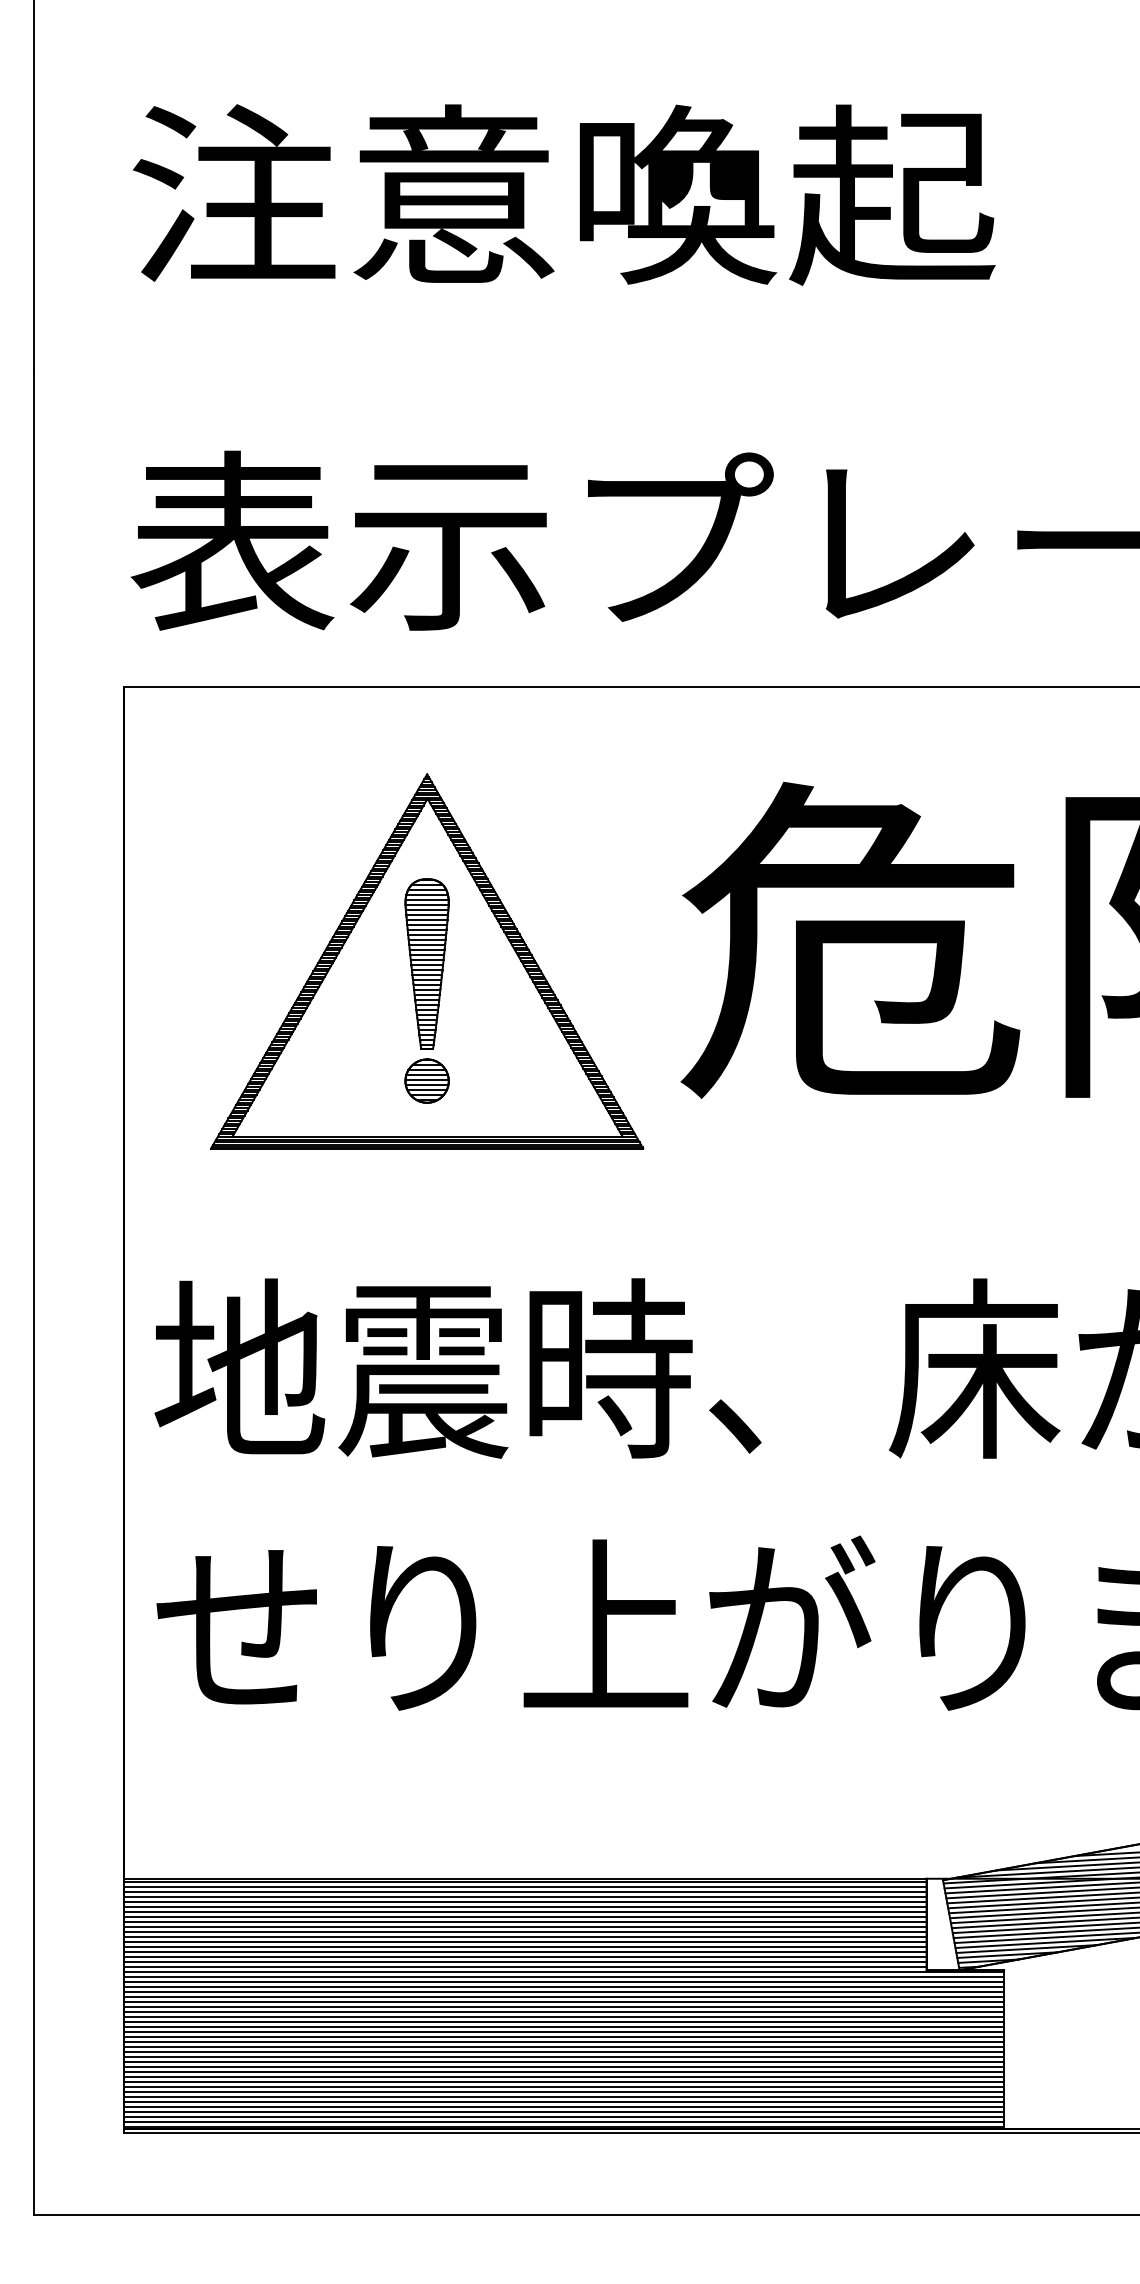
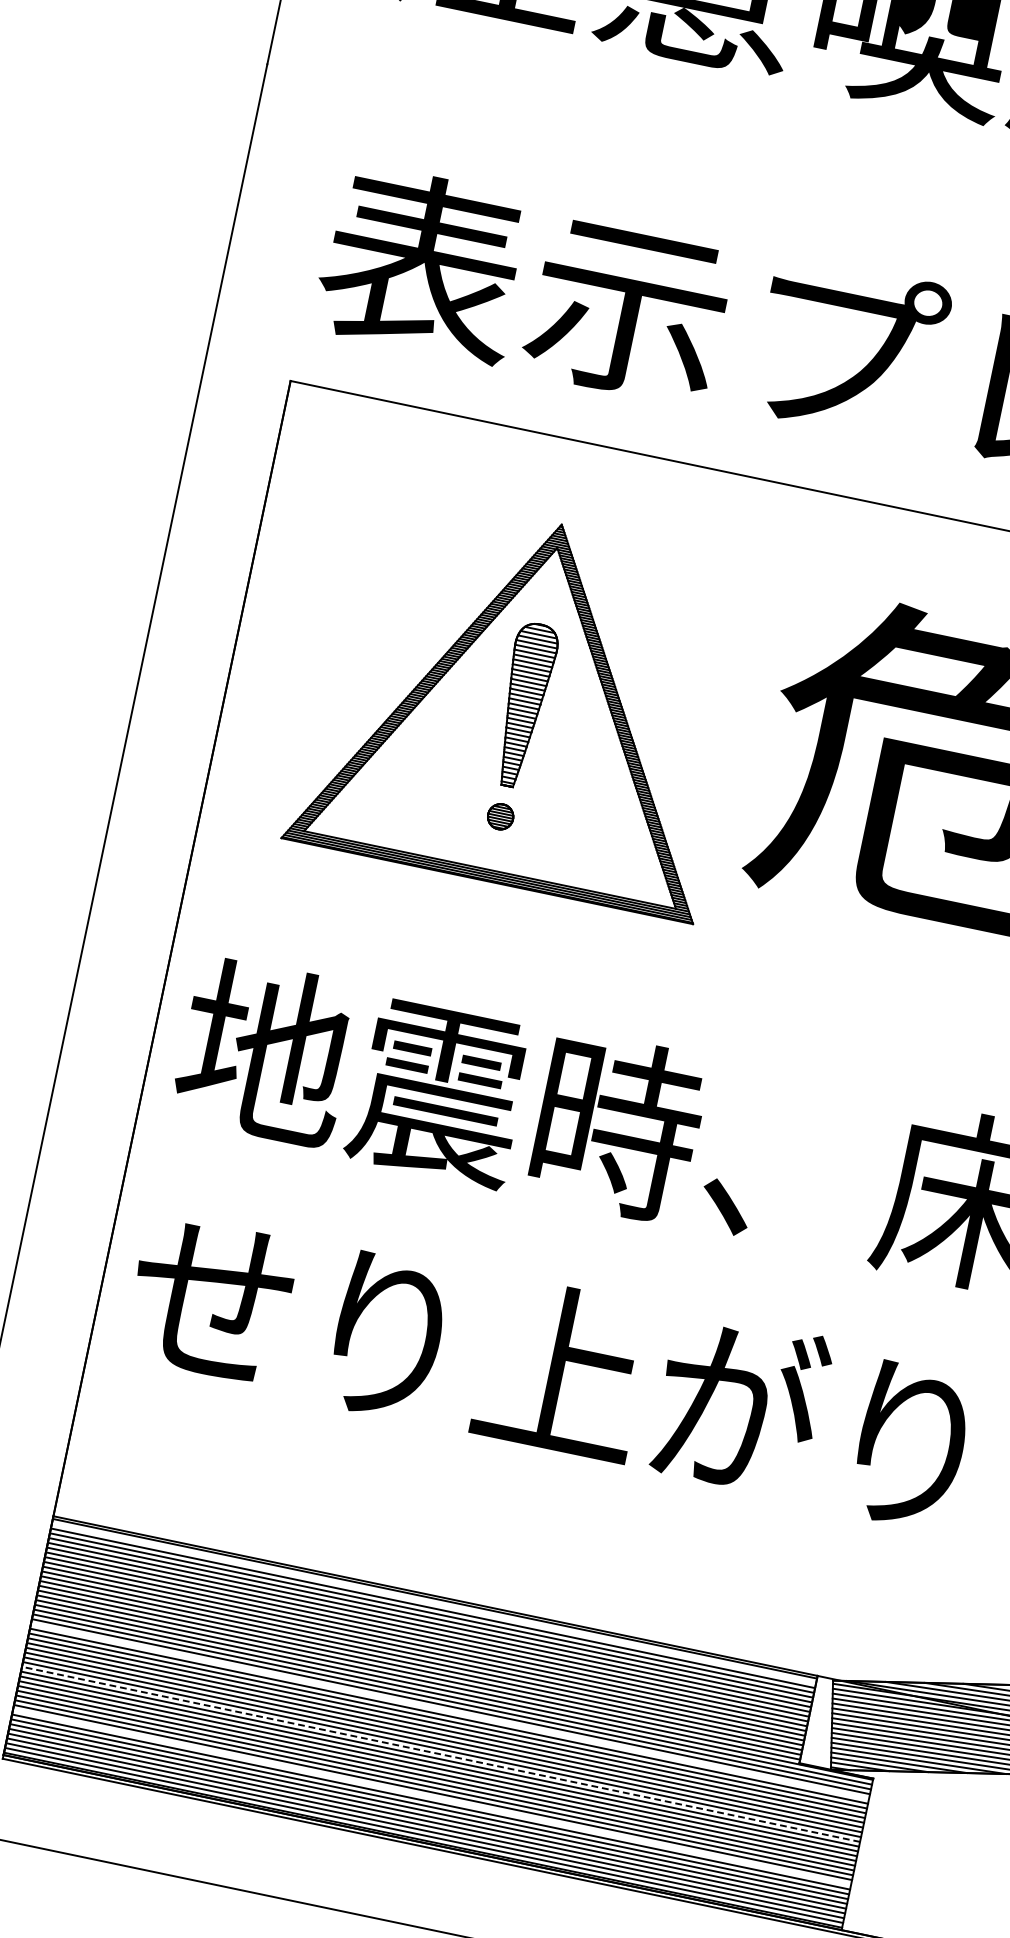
part: (426, 1080) -> (500, 816), size x0.6
line: (525, 1886) -> (434, 1603), removed
line: (564, 1991) -> (450, 1711), removed
line: (564, 2036) -> (441, 1754), solid -> dashed
line: (564, 2081) -> (432, 1796), removed

